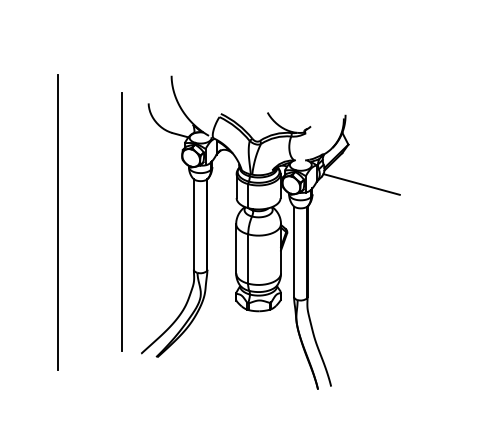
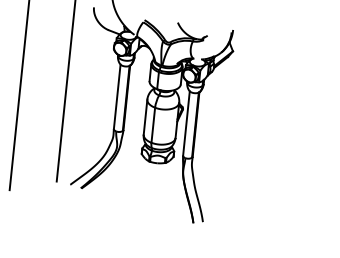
line: (361, 184) -> (239, 80), removed

